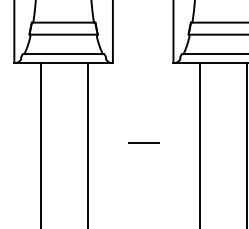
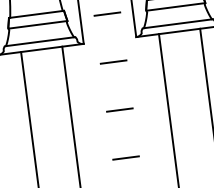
line: (143, 32) -> (106, 13), added
line: (143, 88) -> (113, 62), added
line: (143, 198) -> (125, 157), added

